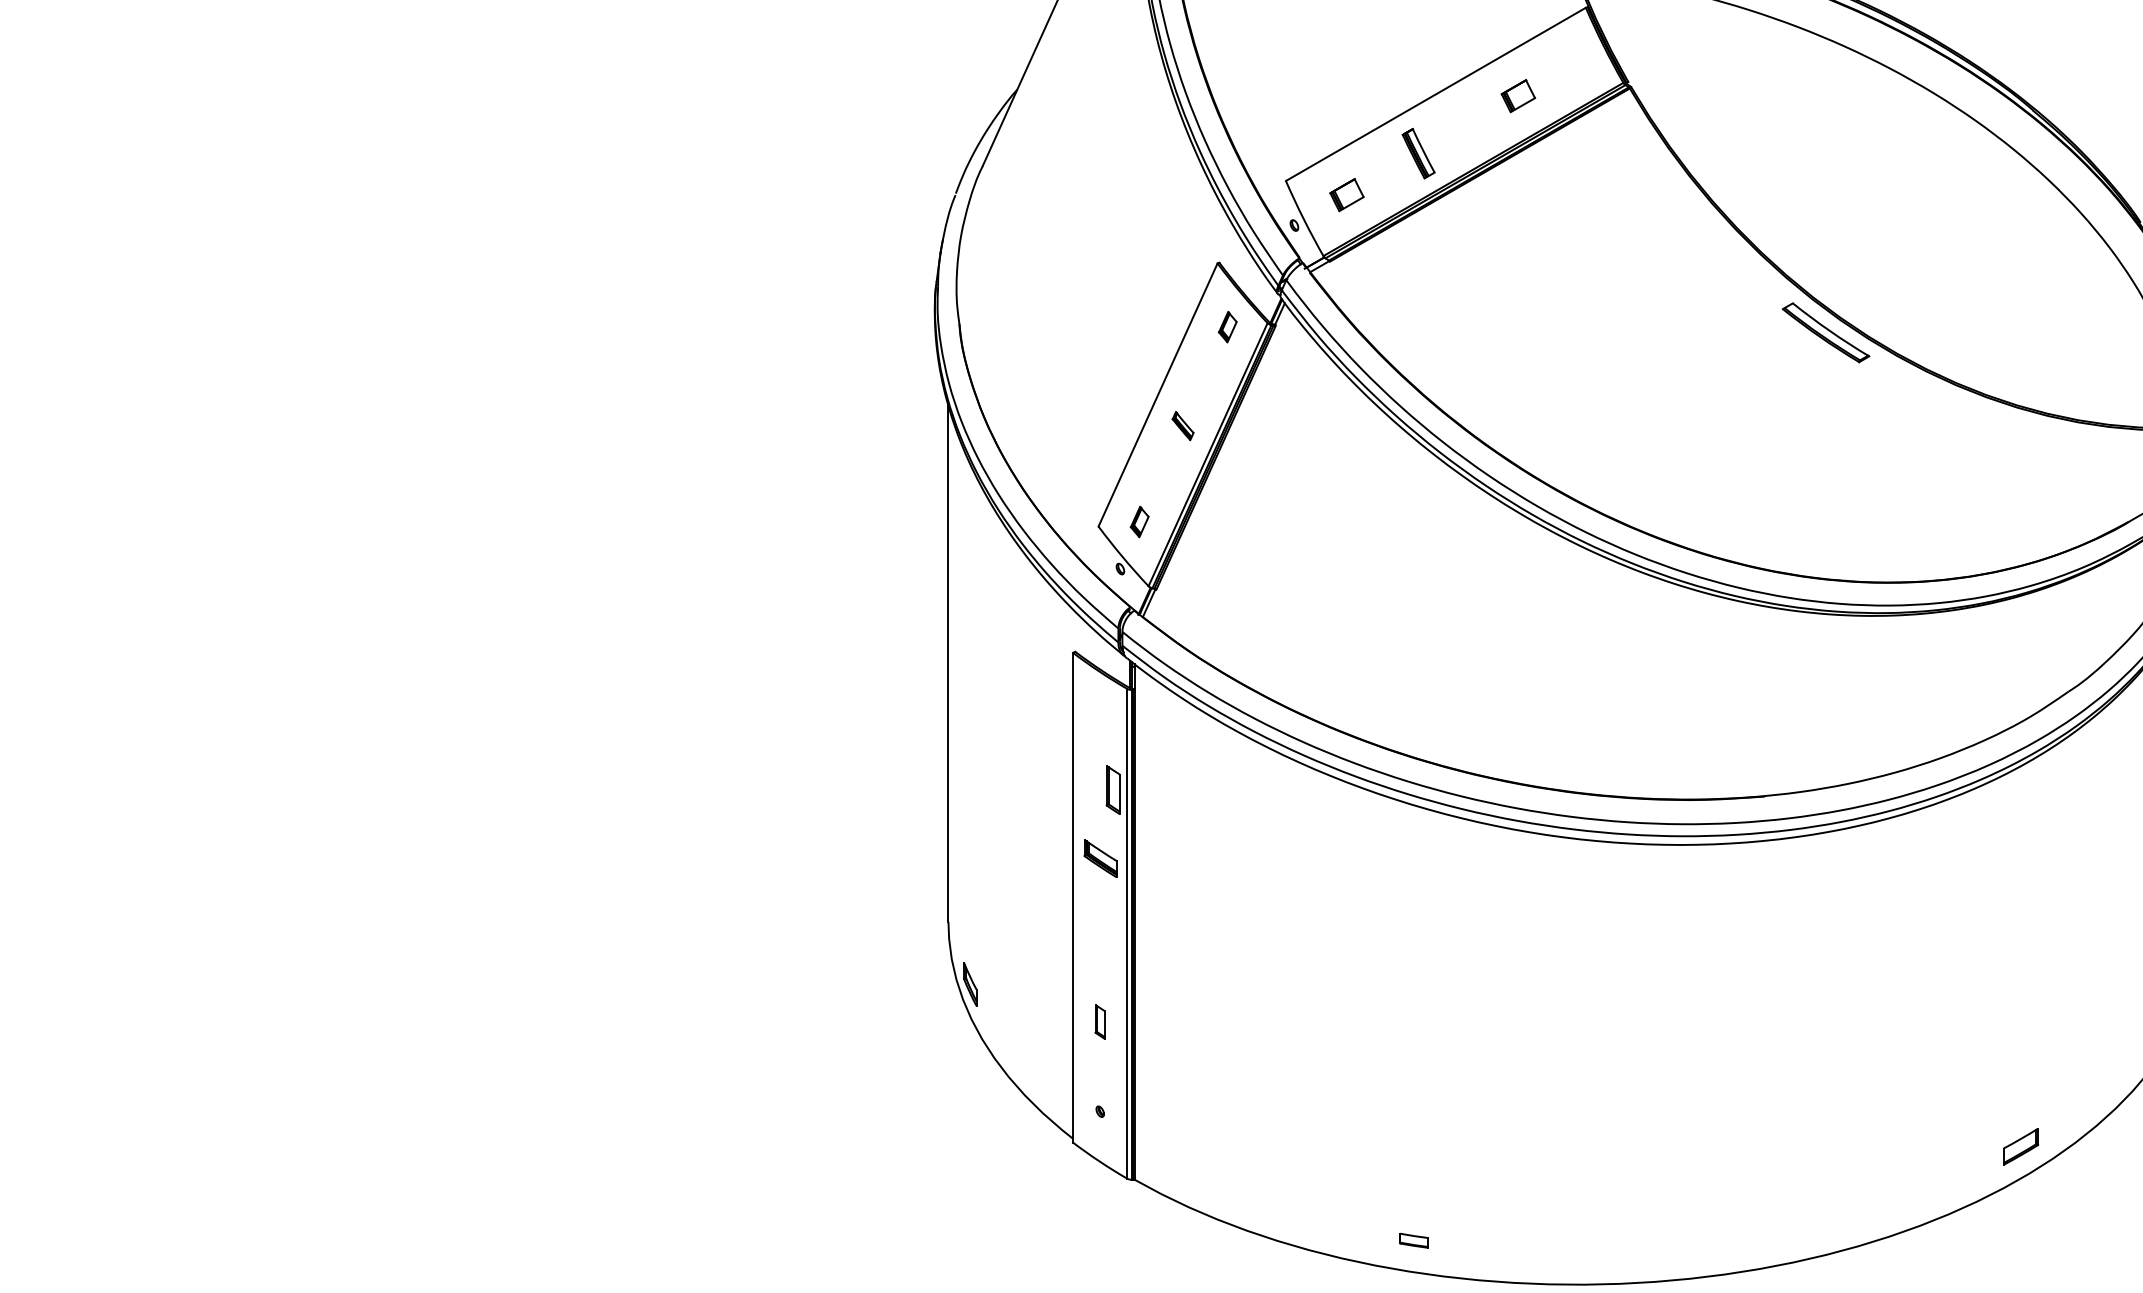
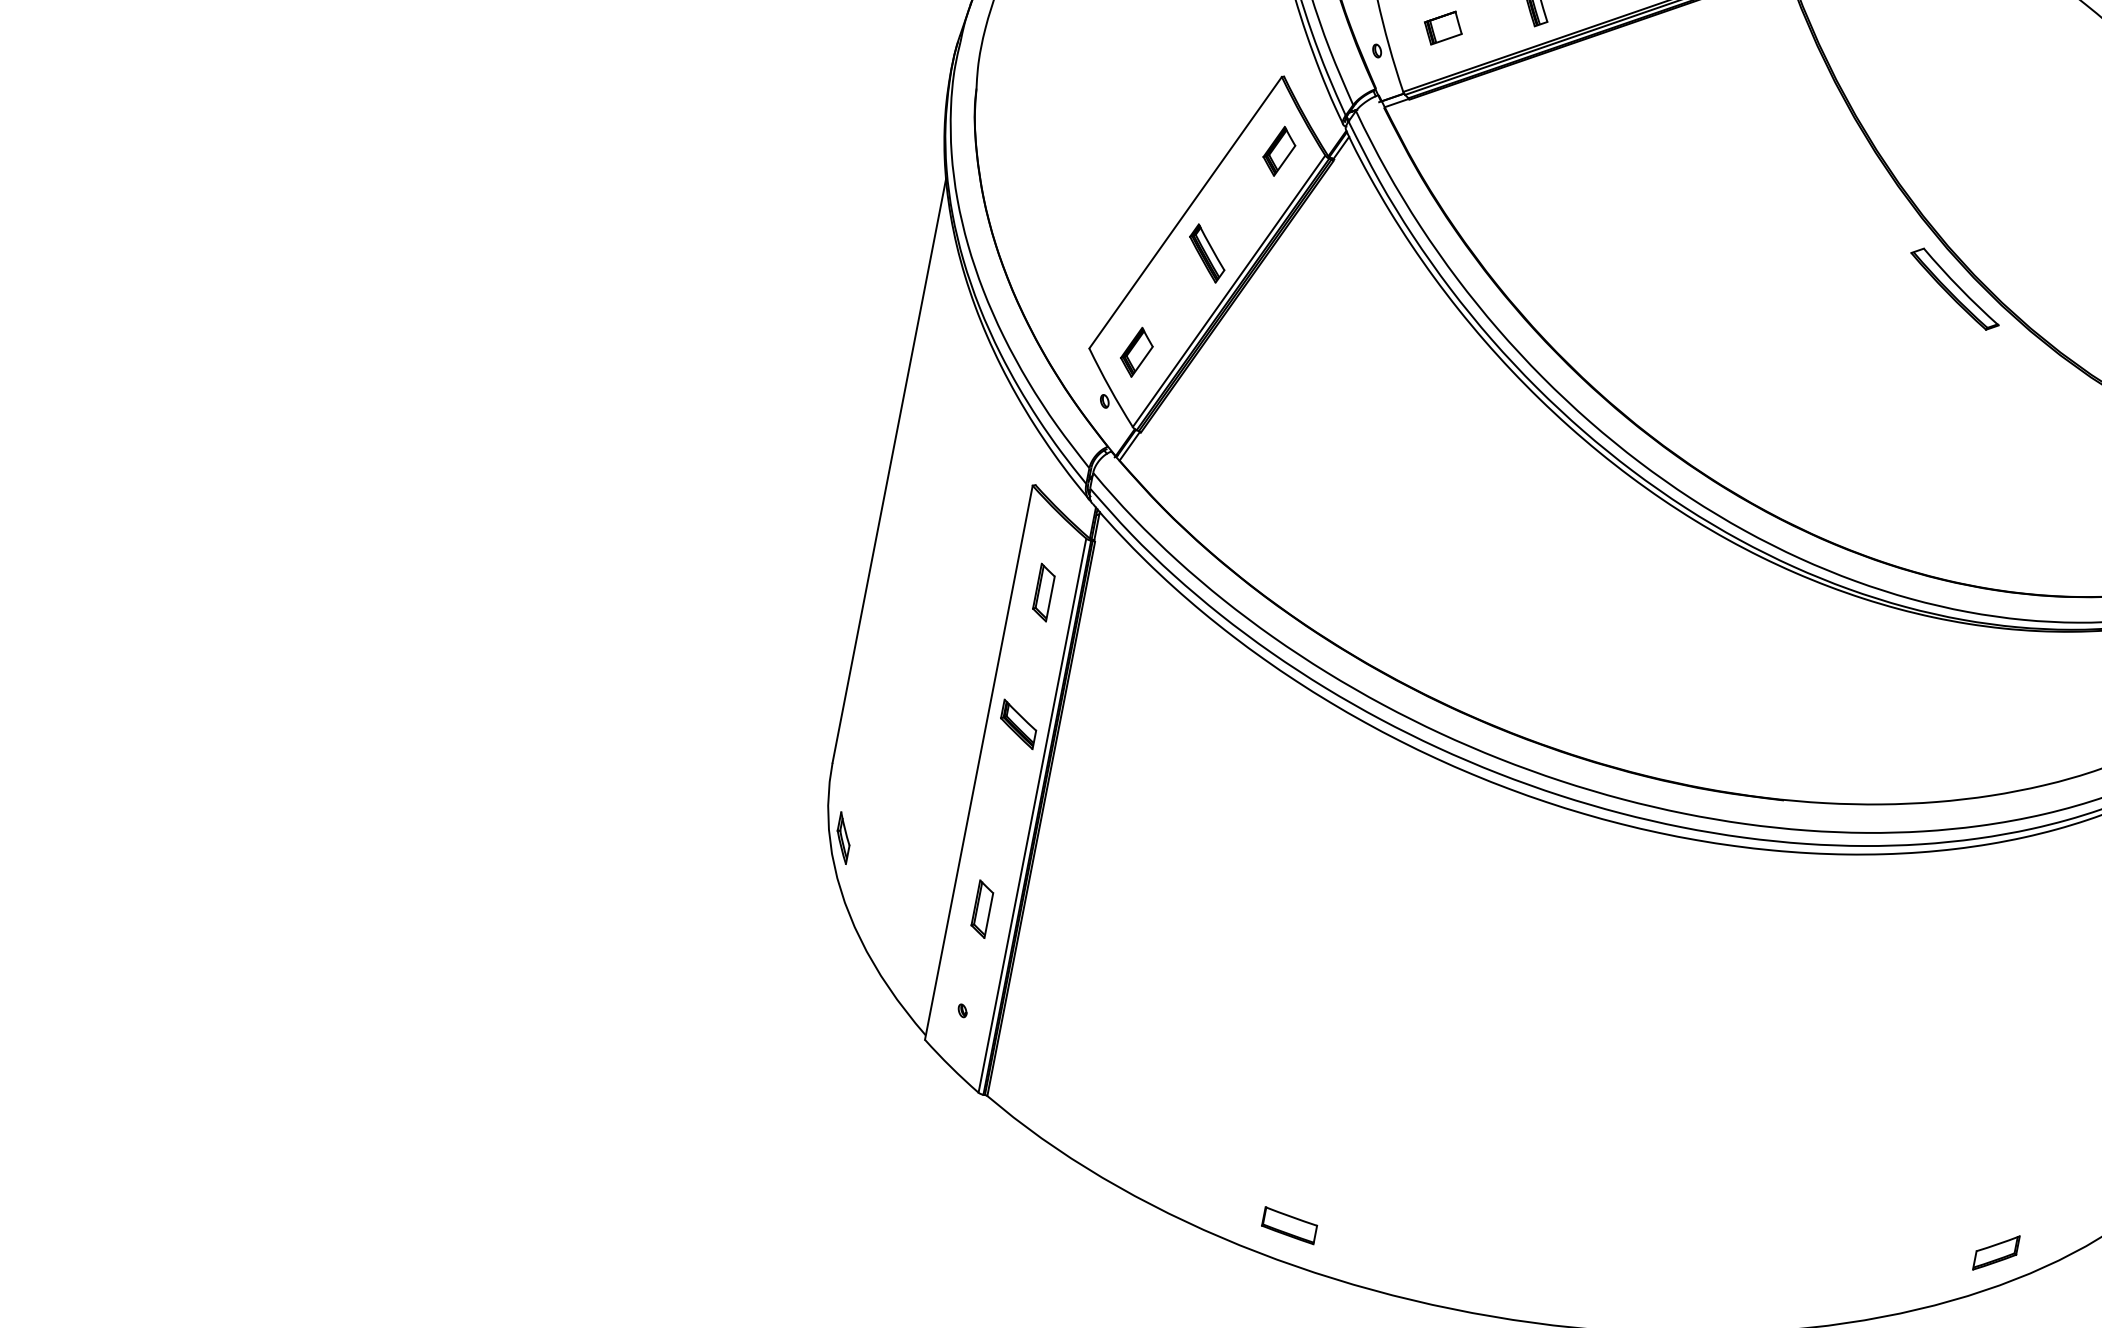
part: (1227, 326) -> (1279, 150), size x1.43
part: (1182, 425) -> (1206, 252), size x1.67
part: (1139, 521) -> (1136, 351), size x1.43
part: (1112, 789) -> (1043, 591), moved
part: (1099, 1021) -> (981, 908), size x1.43
part: (1413, 1240) -> (1288, 1225), size x1.67

